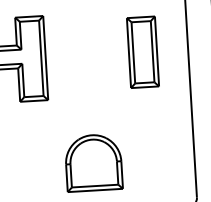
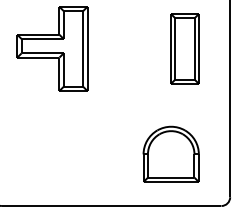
part: (92, 162) -> (170, 153), moved

